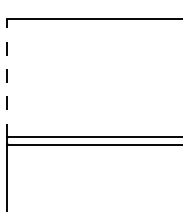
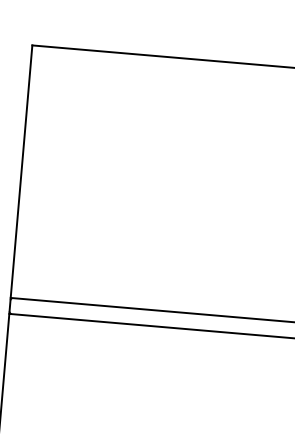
line: (7, 77) -> (22, 170), dashed -> solid

